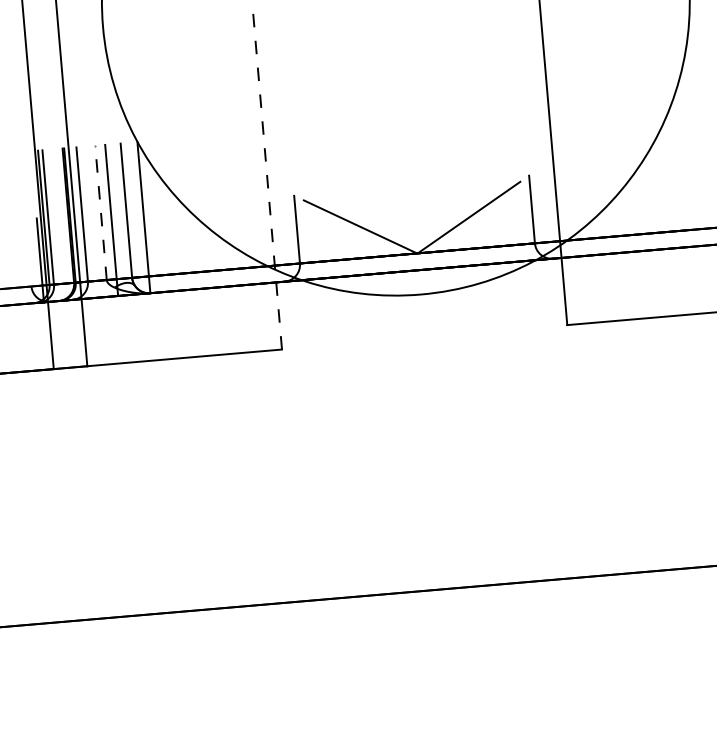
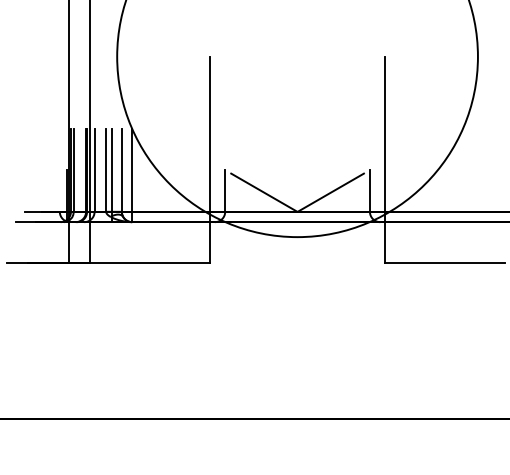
line: (267, 182) -> (209, 160), dashed -> solid
line: (101, 211) -> (106, 169), dashed -> solid

